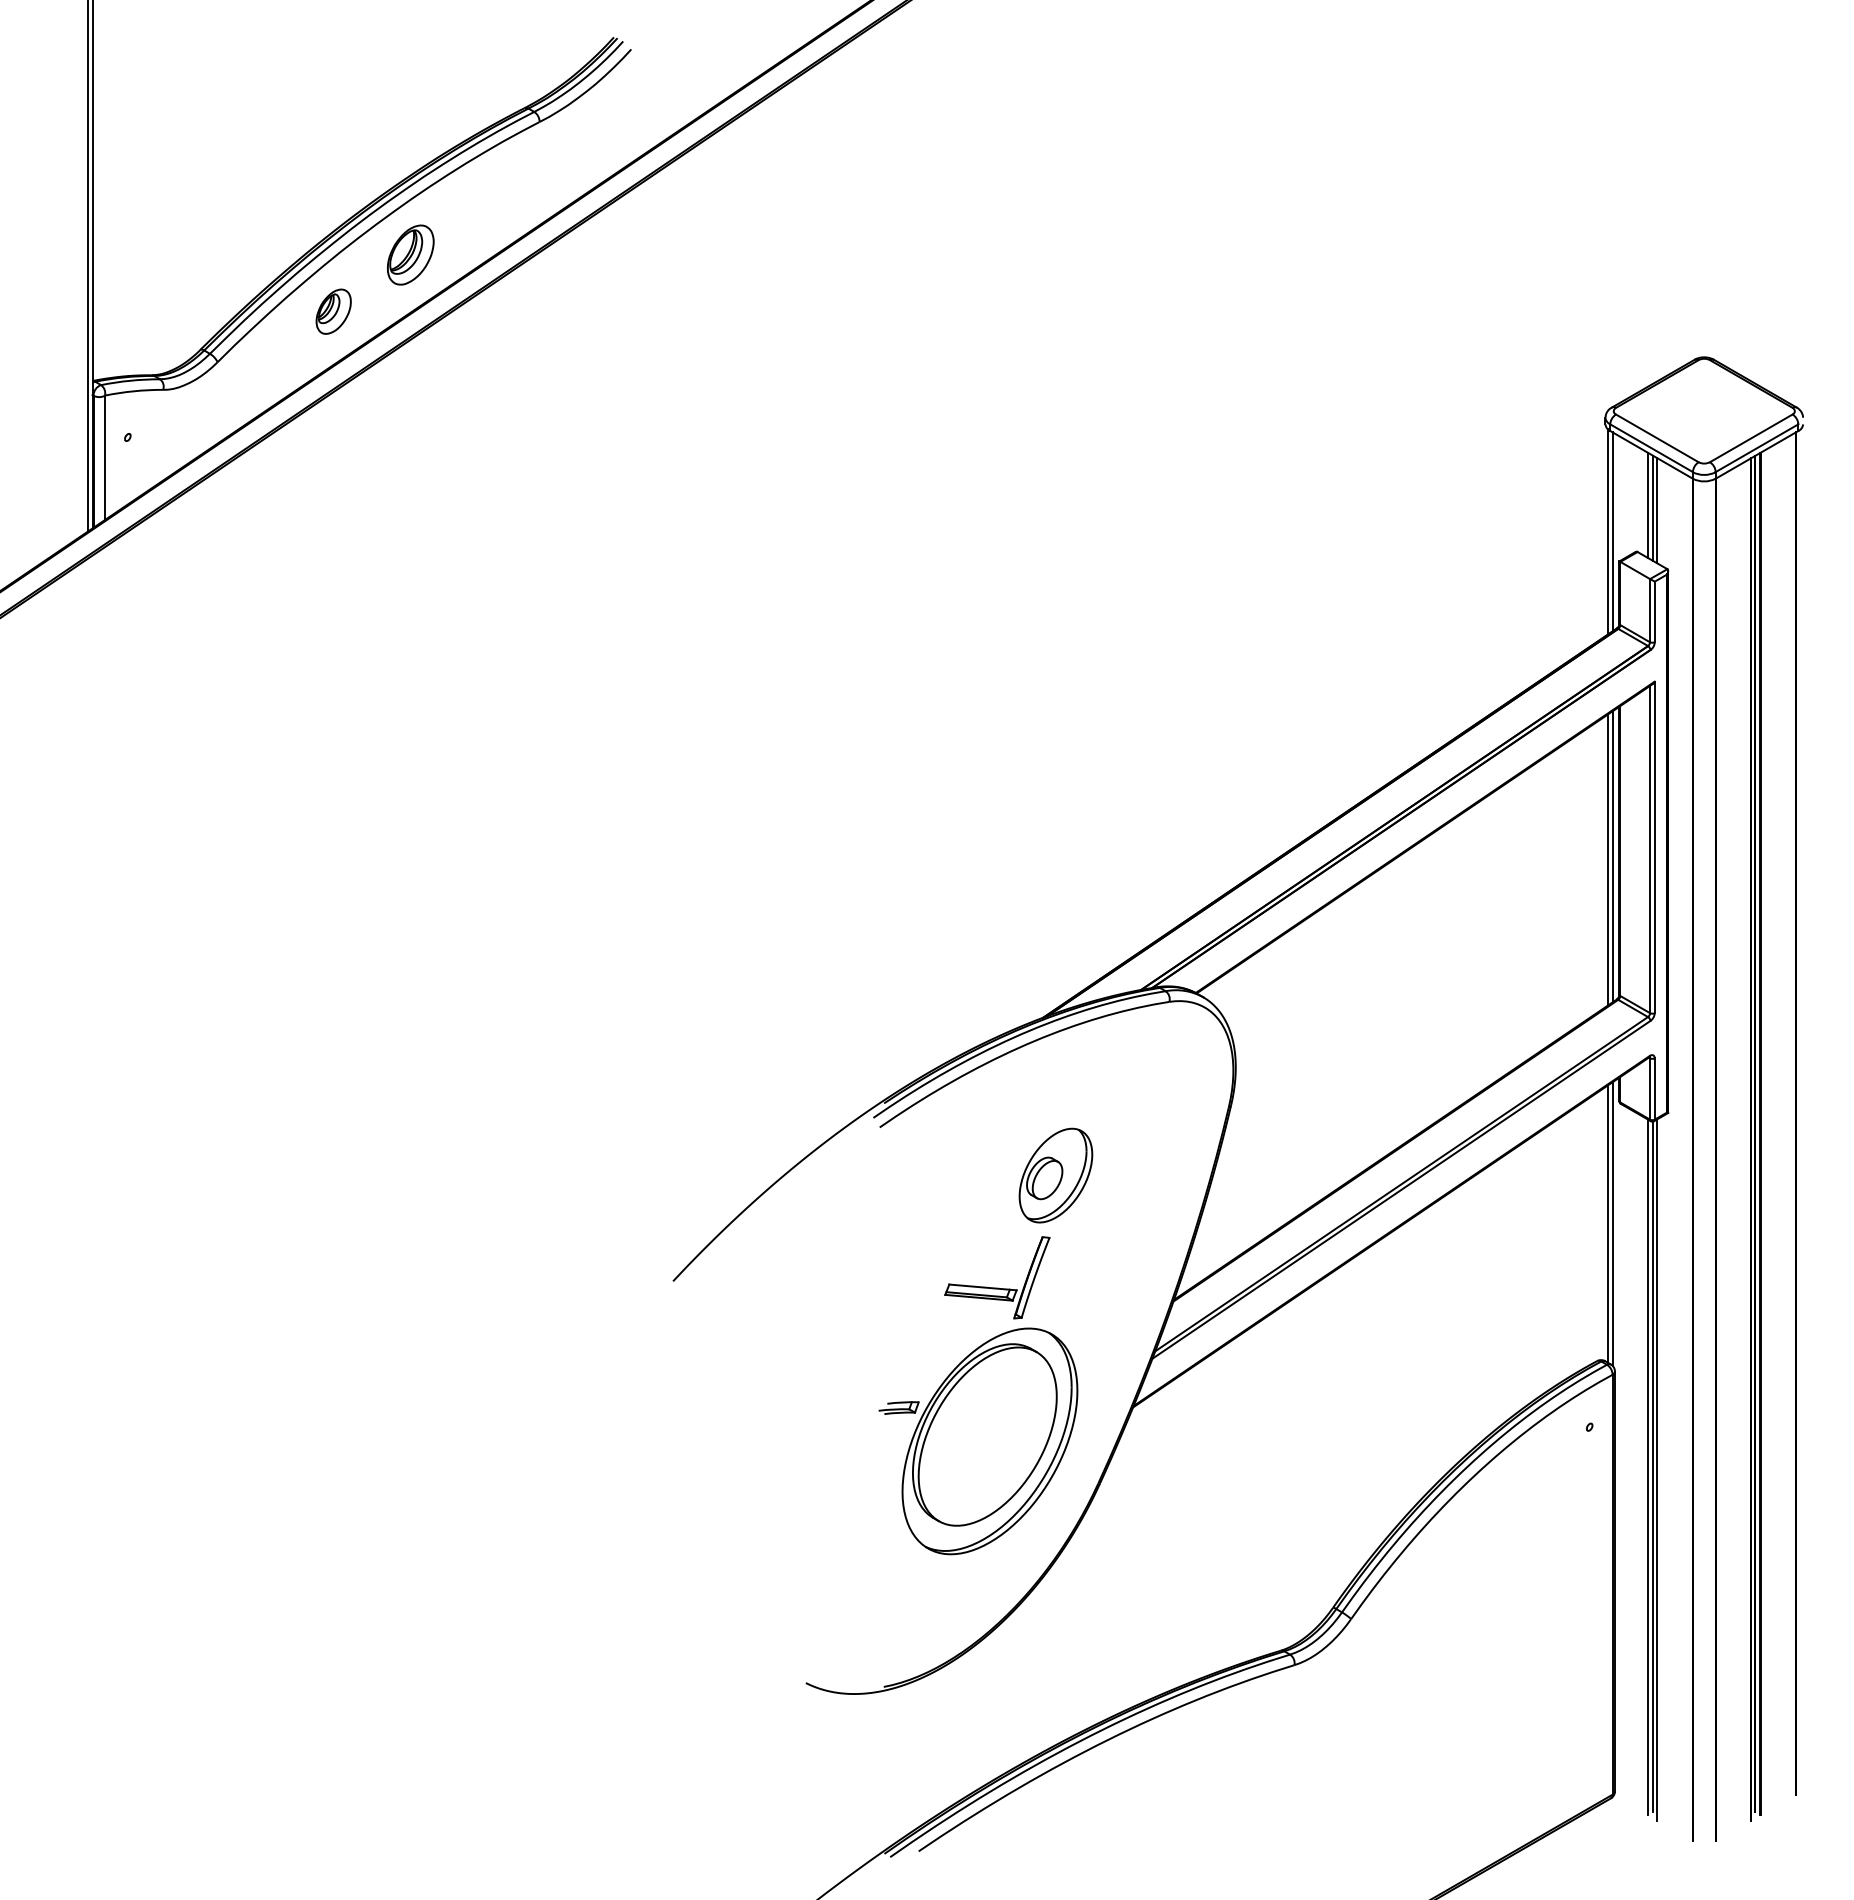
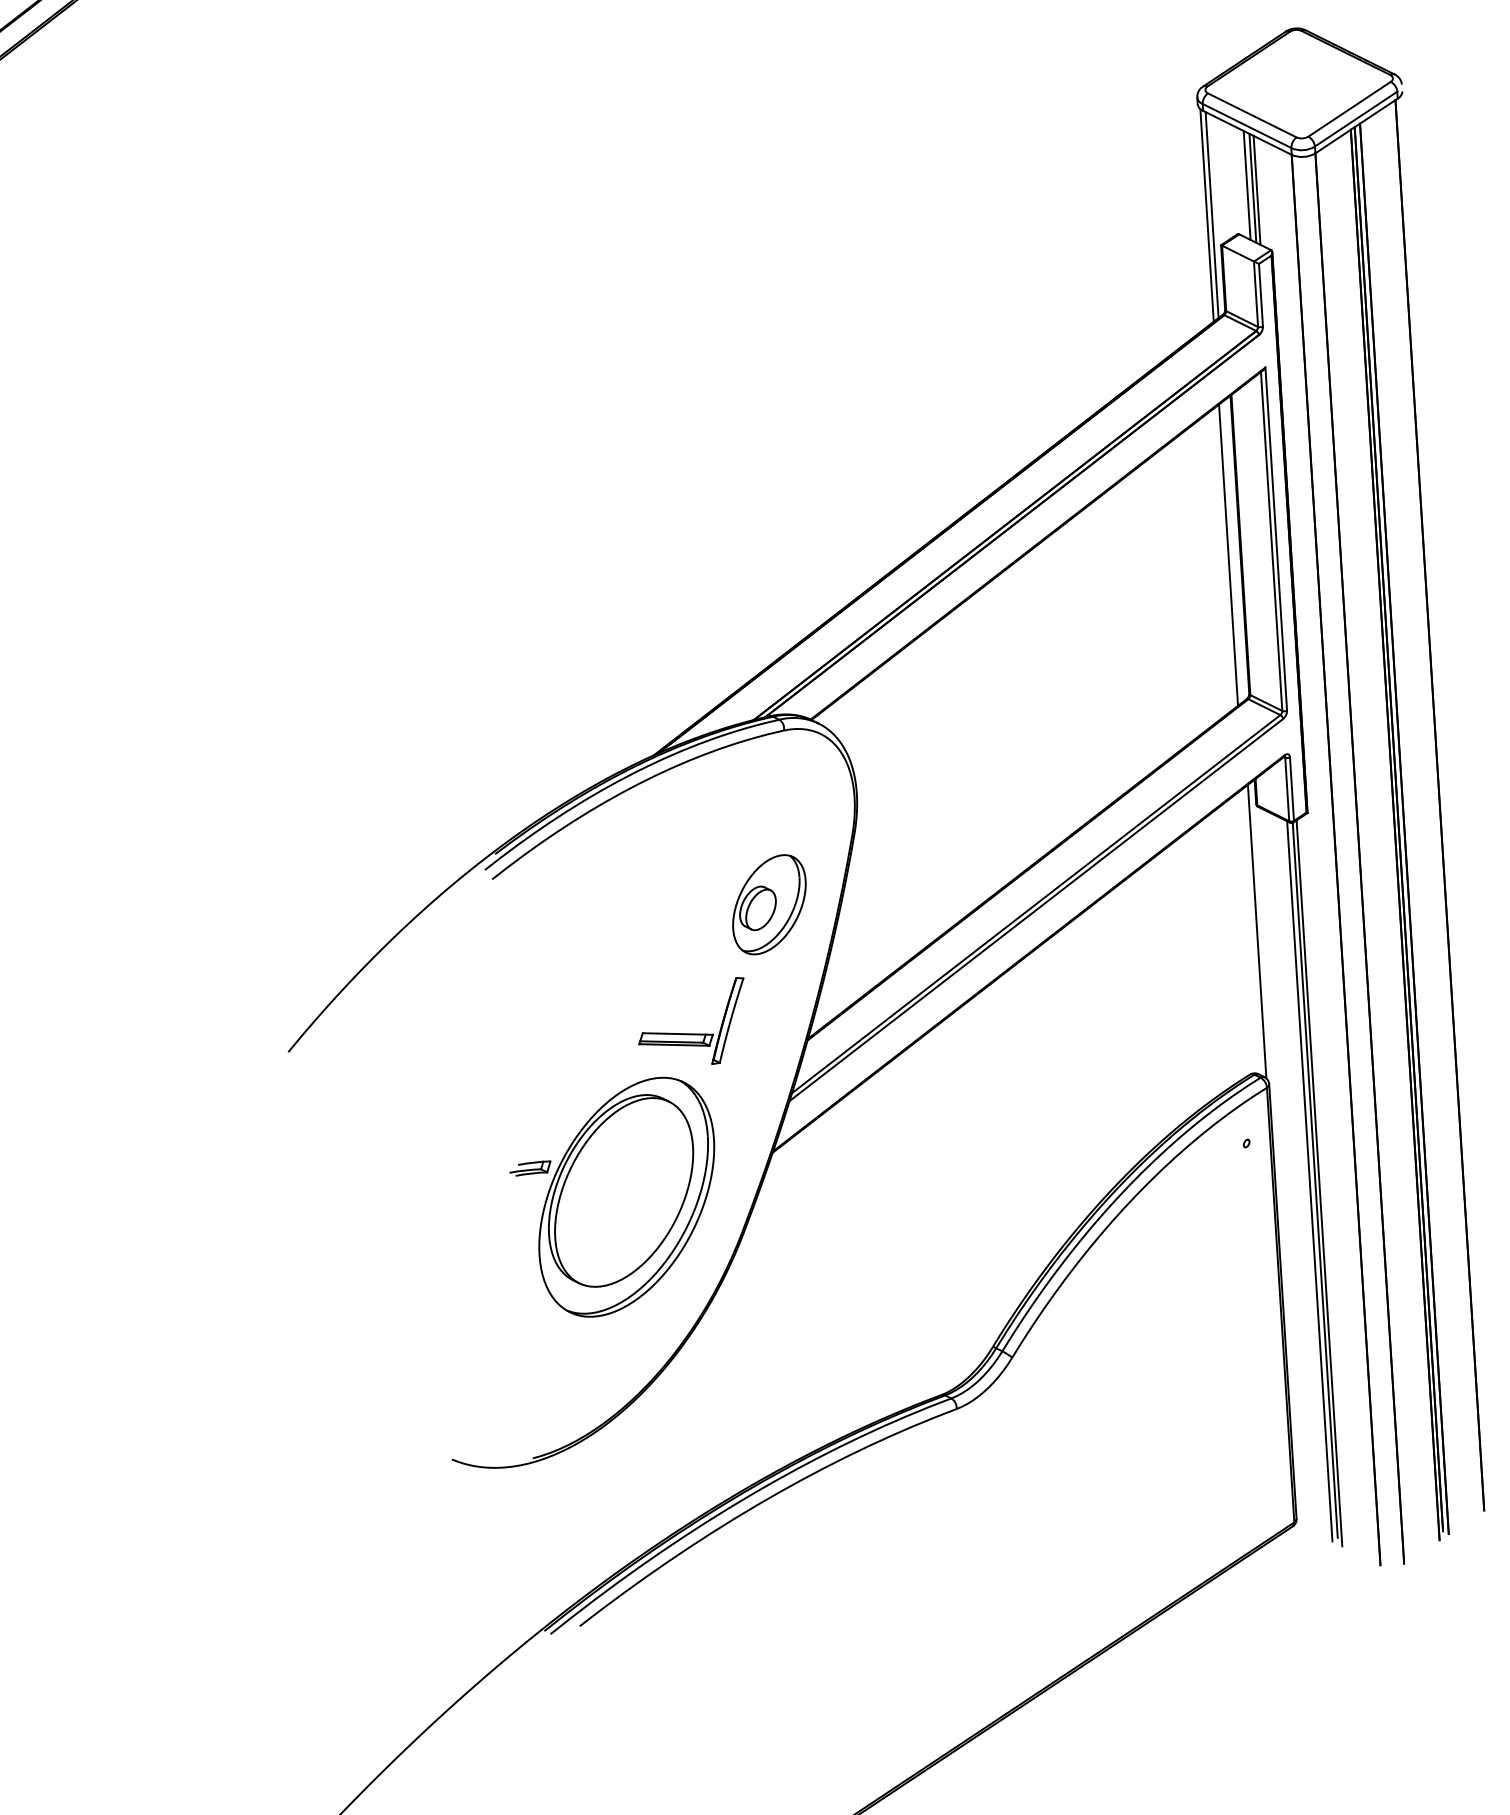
line: (1612, 856) -> (1233, 551), removed
part: (1055, 1175) -> (768, 904), moved
line: (1607, 1223) -> (1251, 931), removed
part: (997, 1287) -> (692, 1033), moved

